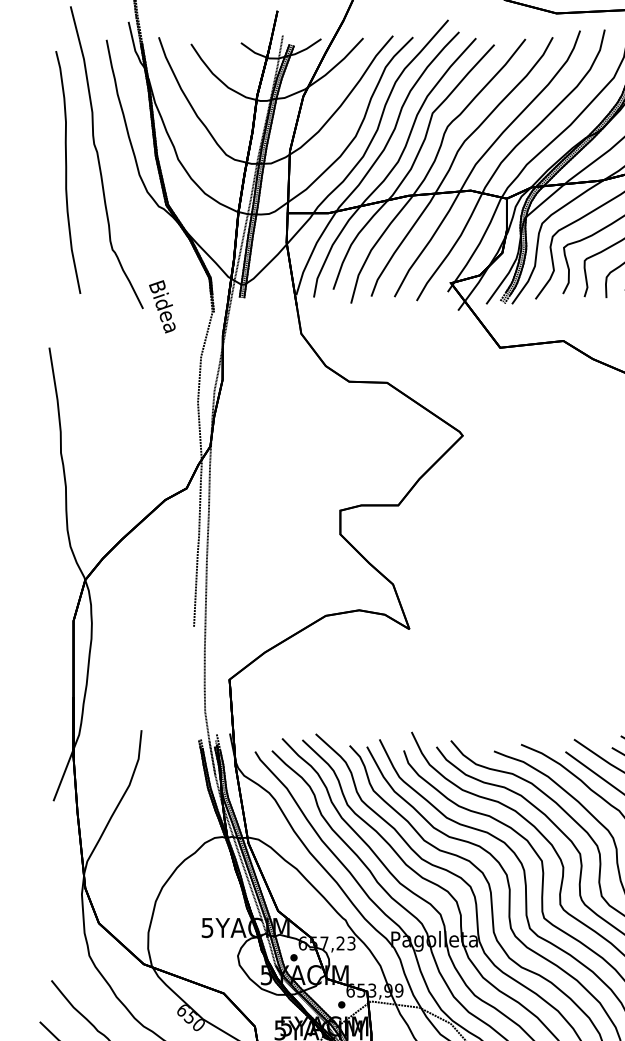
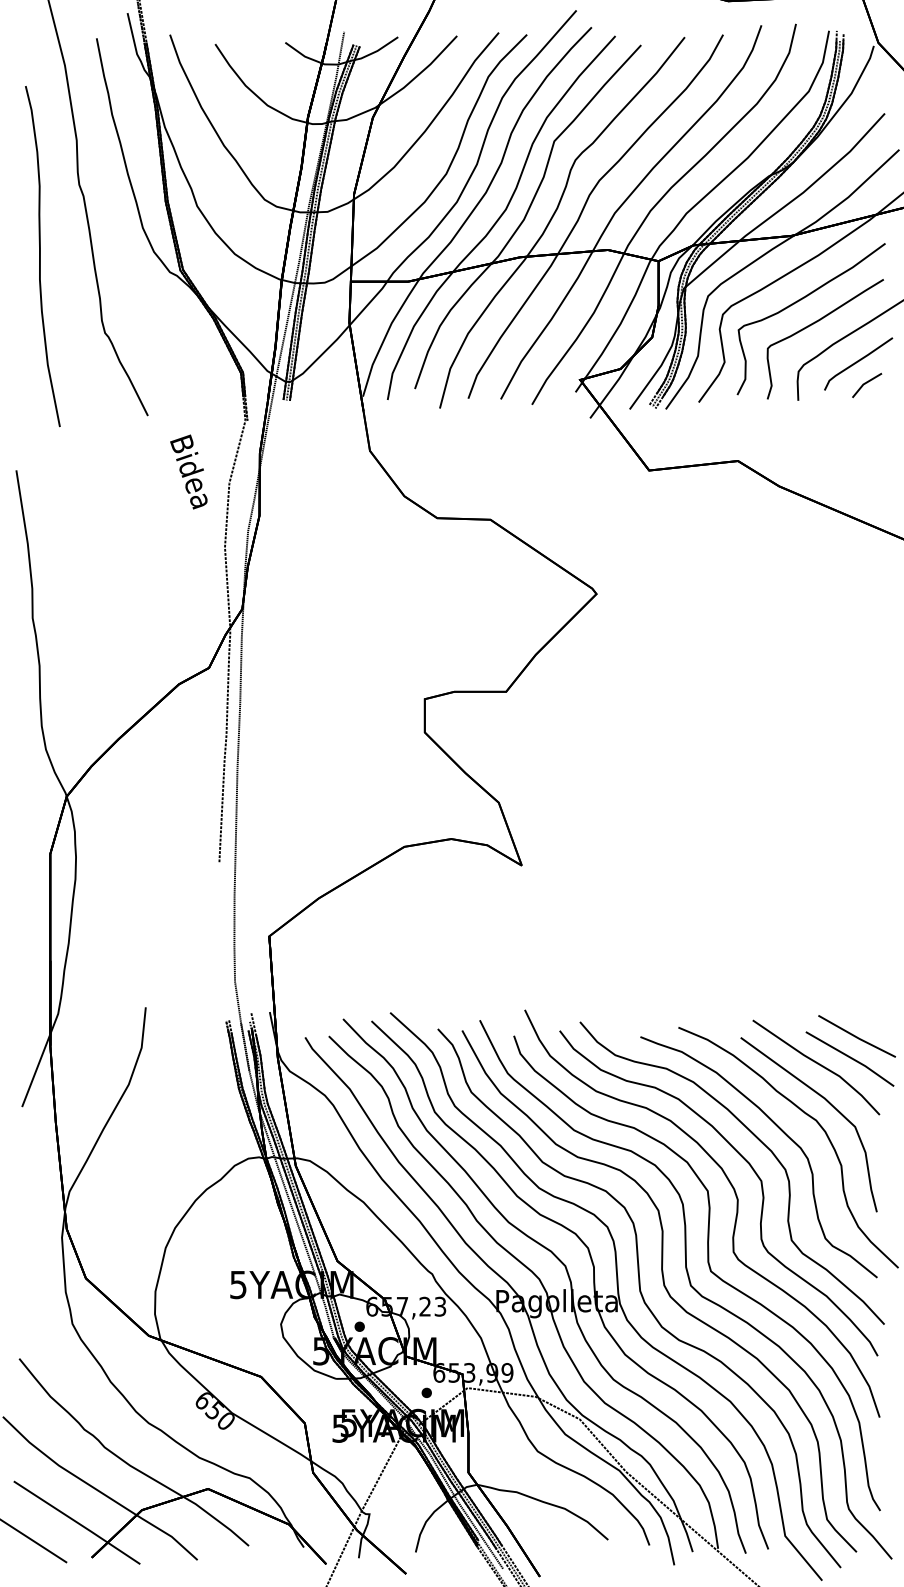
curve: (66, 172) -> (40, 256), moved
text: (162, 306) -> (188, 471), moved

